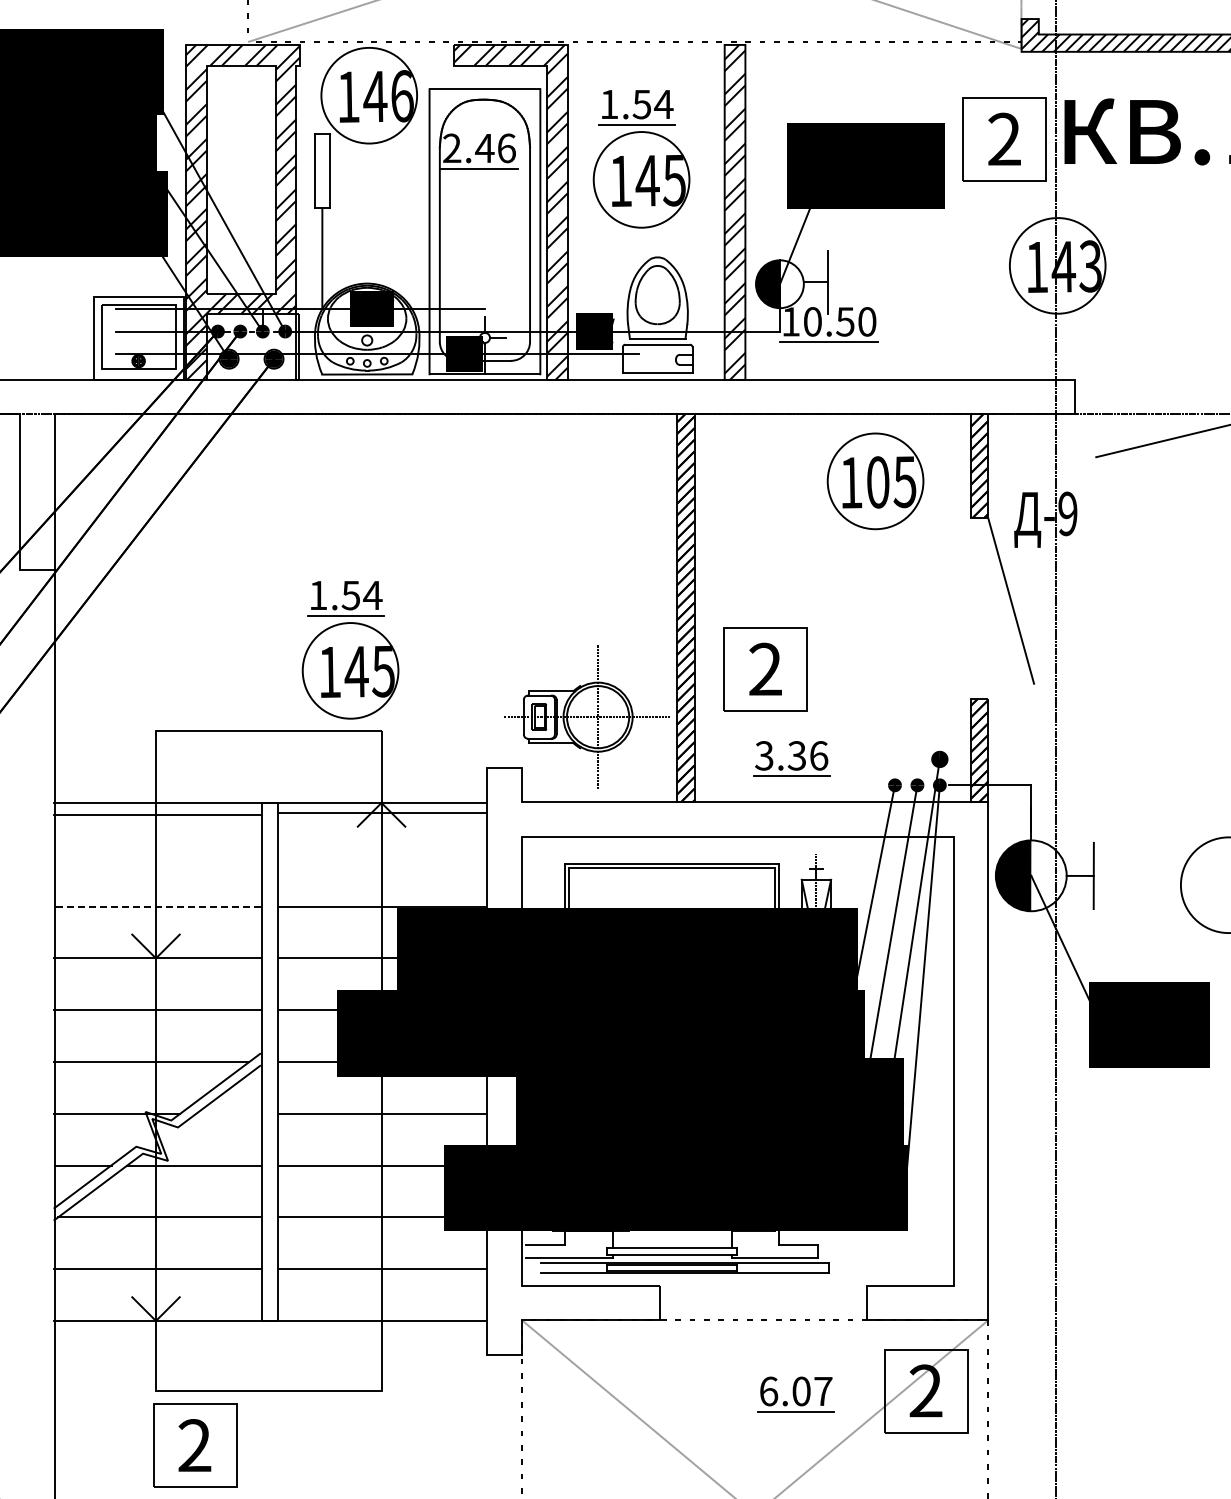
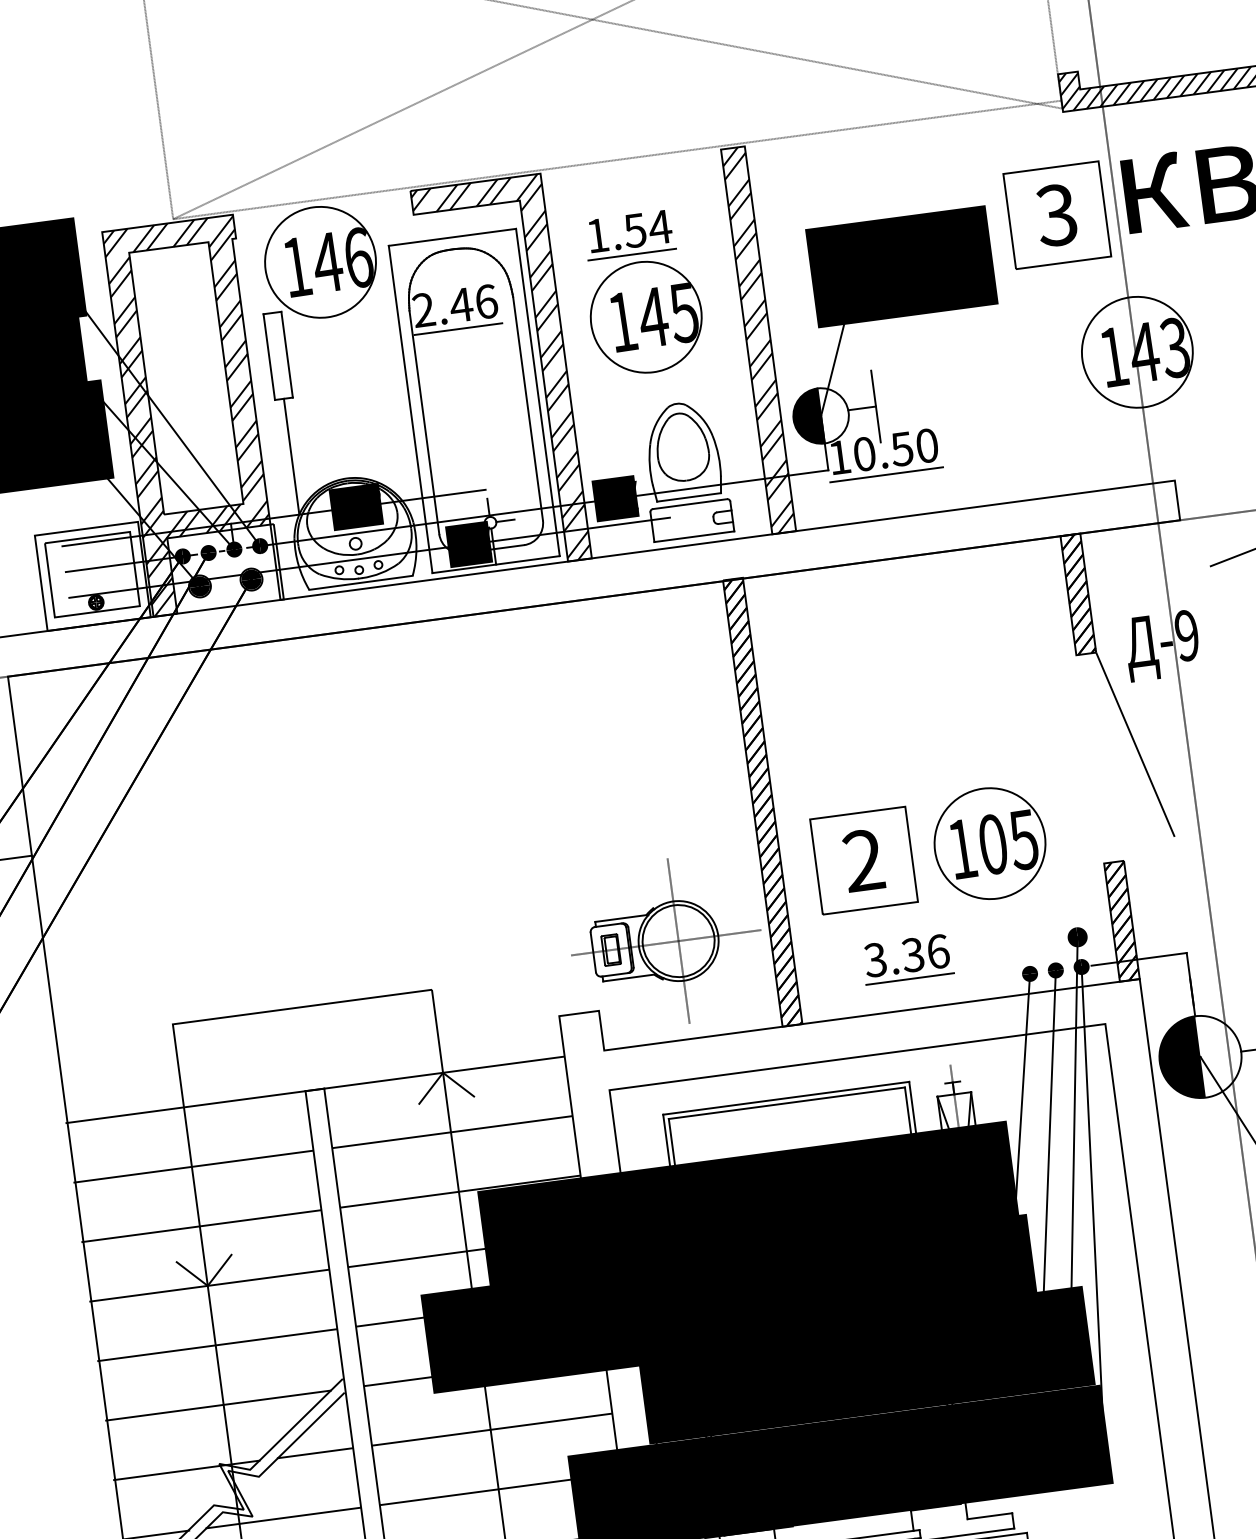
text: (1003, 139) -> (1055, 215), 2 -> 3
part: (875, 481) -> (989, 843), moved
part: (350, 650) -> (384, 902), removed
line: (382, 812) -> (452, 1131), moved
line: (156, 814) -> (192, 1166), moved
line: (157, 906) -> (201, 1226), dashed -> solid
line: (228, 1113) -> (314, 1452), added

